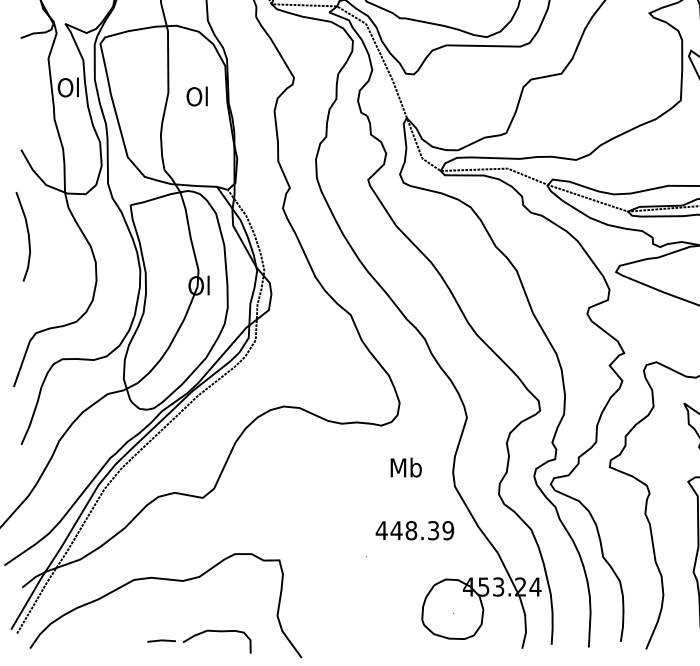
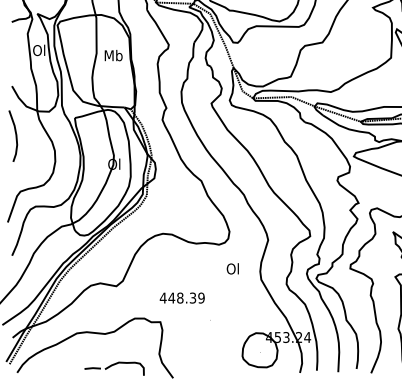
text: (197, 96) -> (113, 55), Ol -> Mb
text: (406, 466) -> (233, 268), Mb -> Ol
text: (413, 529) -> (181, 297), moved

